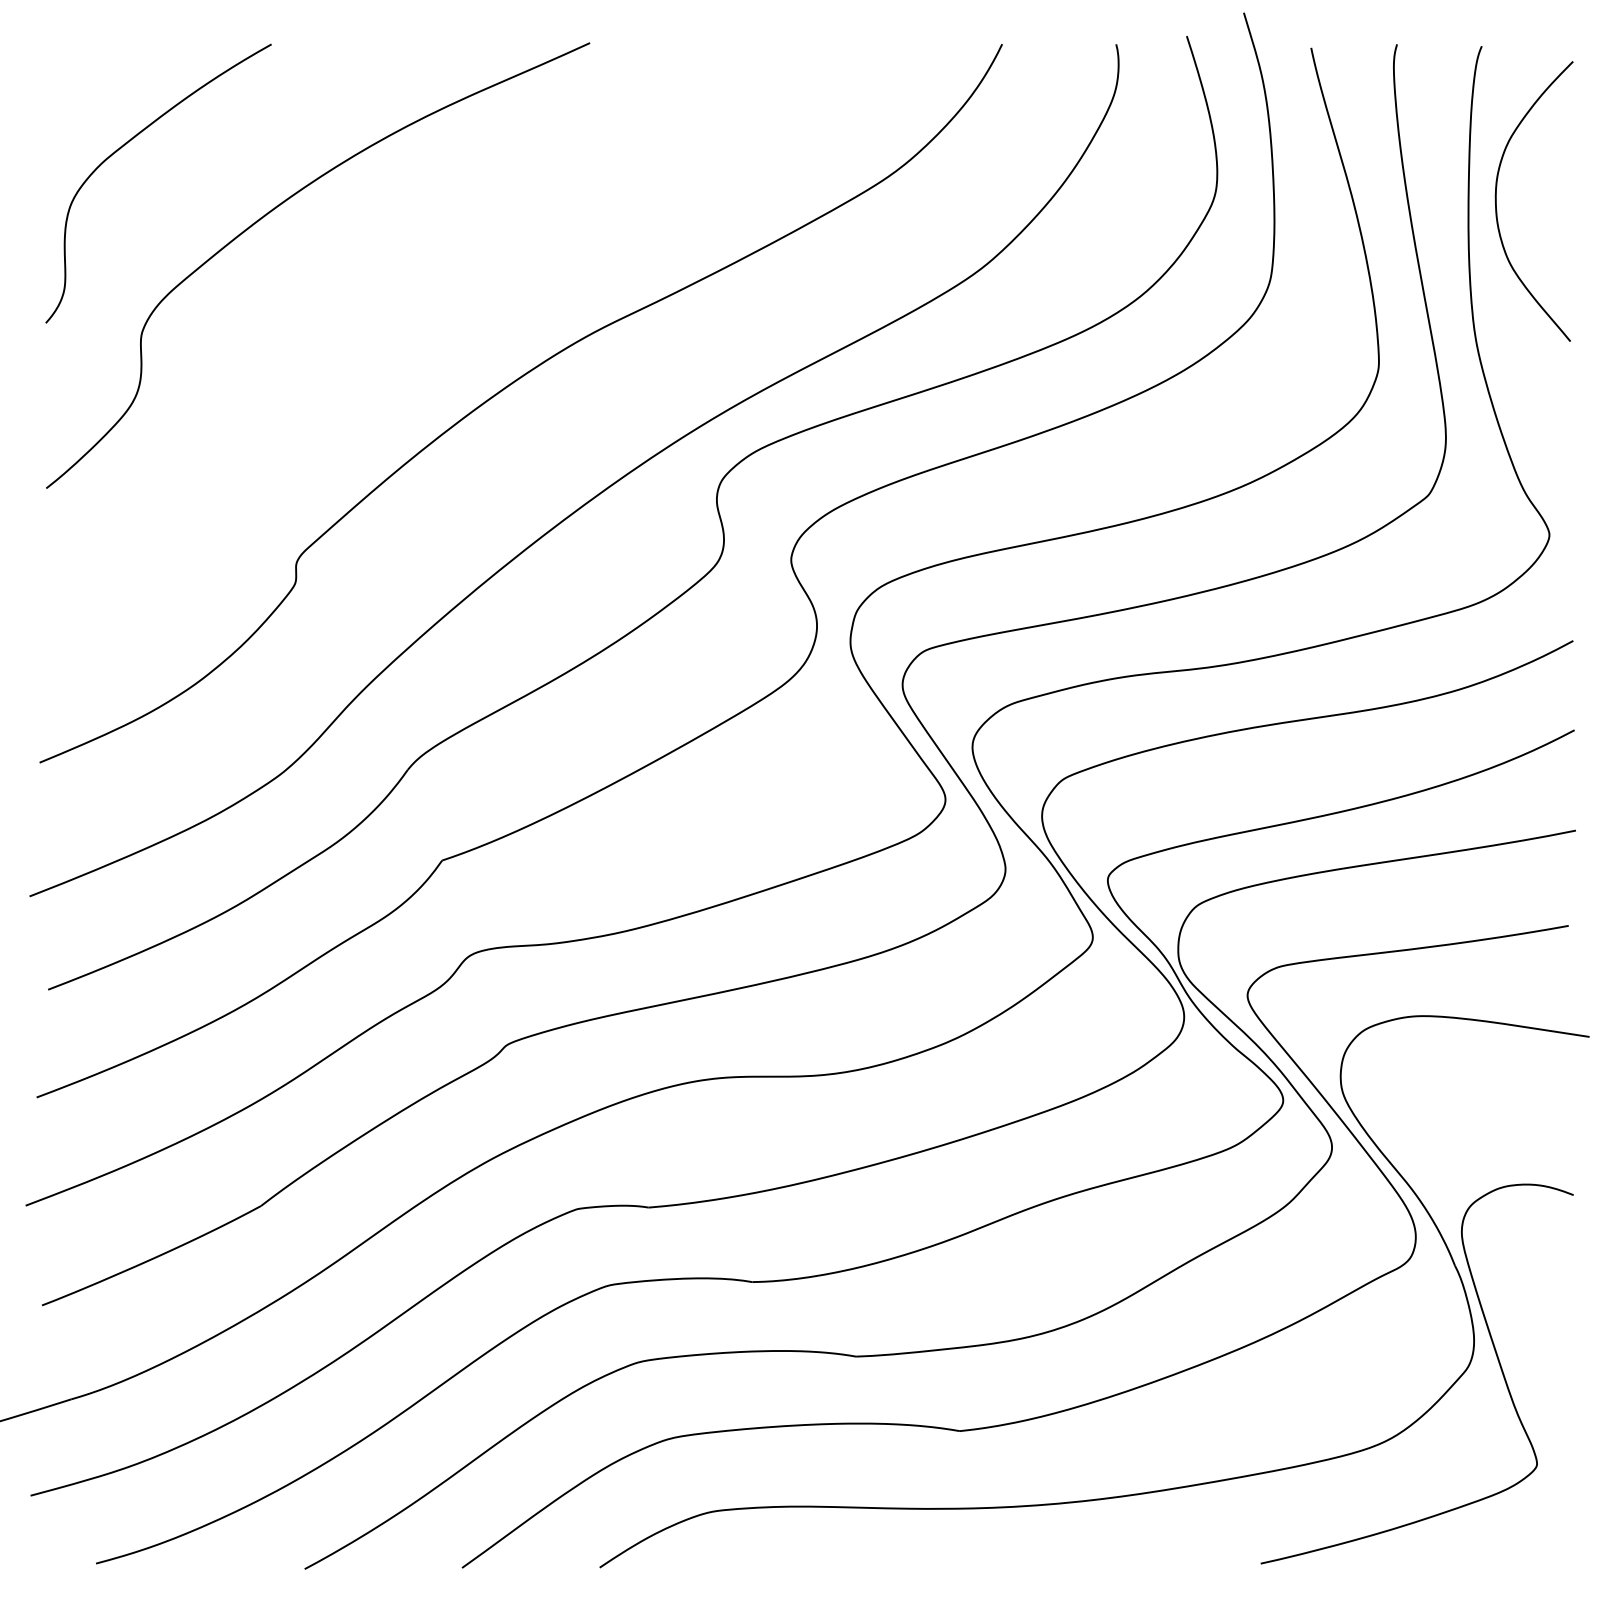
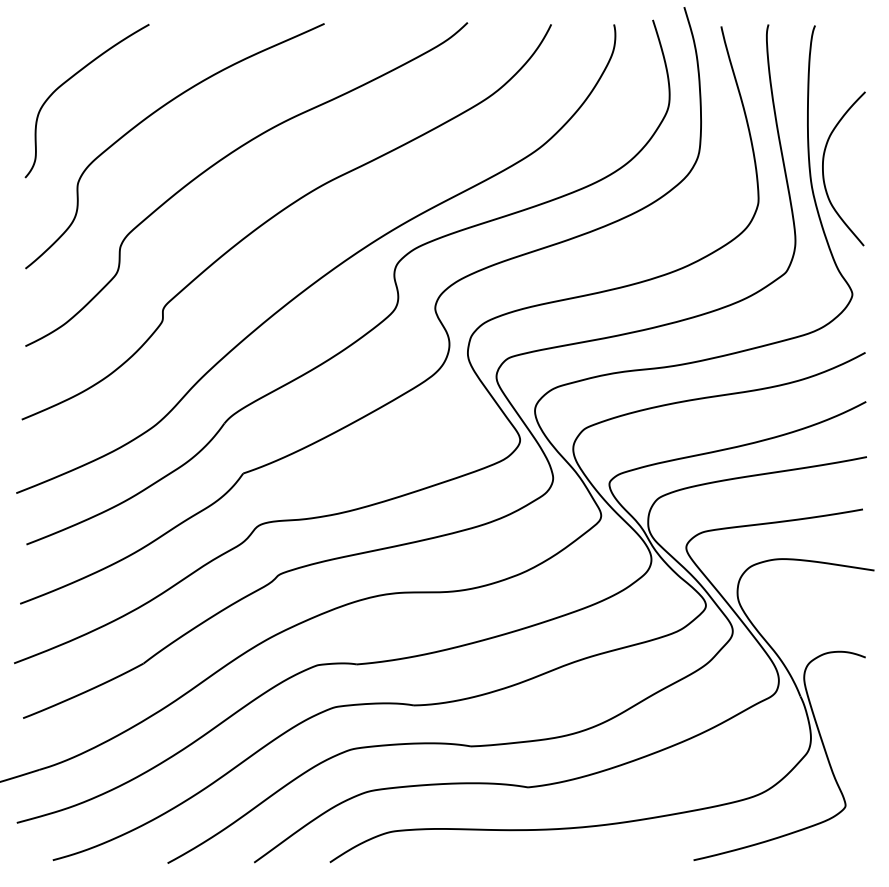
curve: (1496, 200) -> (823, 168), moved
curve: (411, 286) -> (226, 157), added

